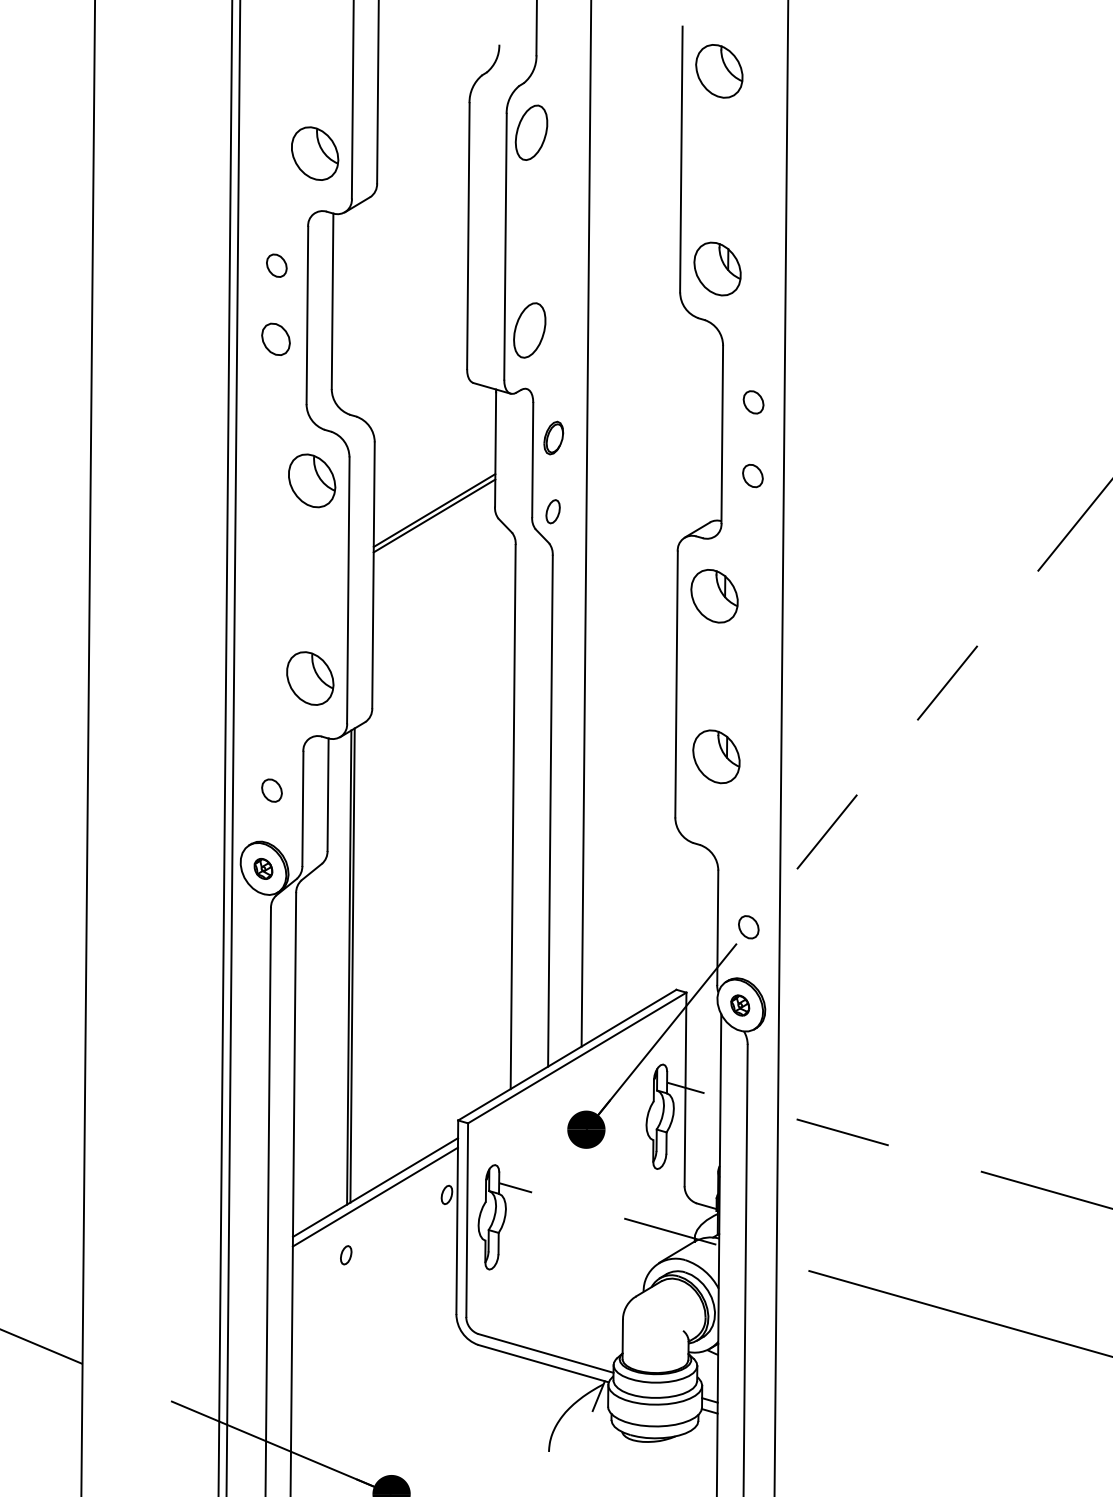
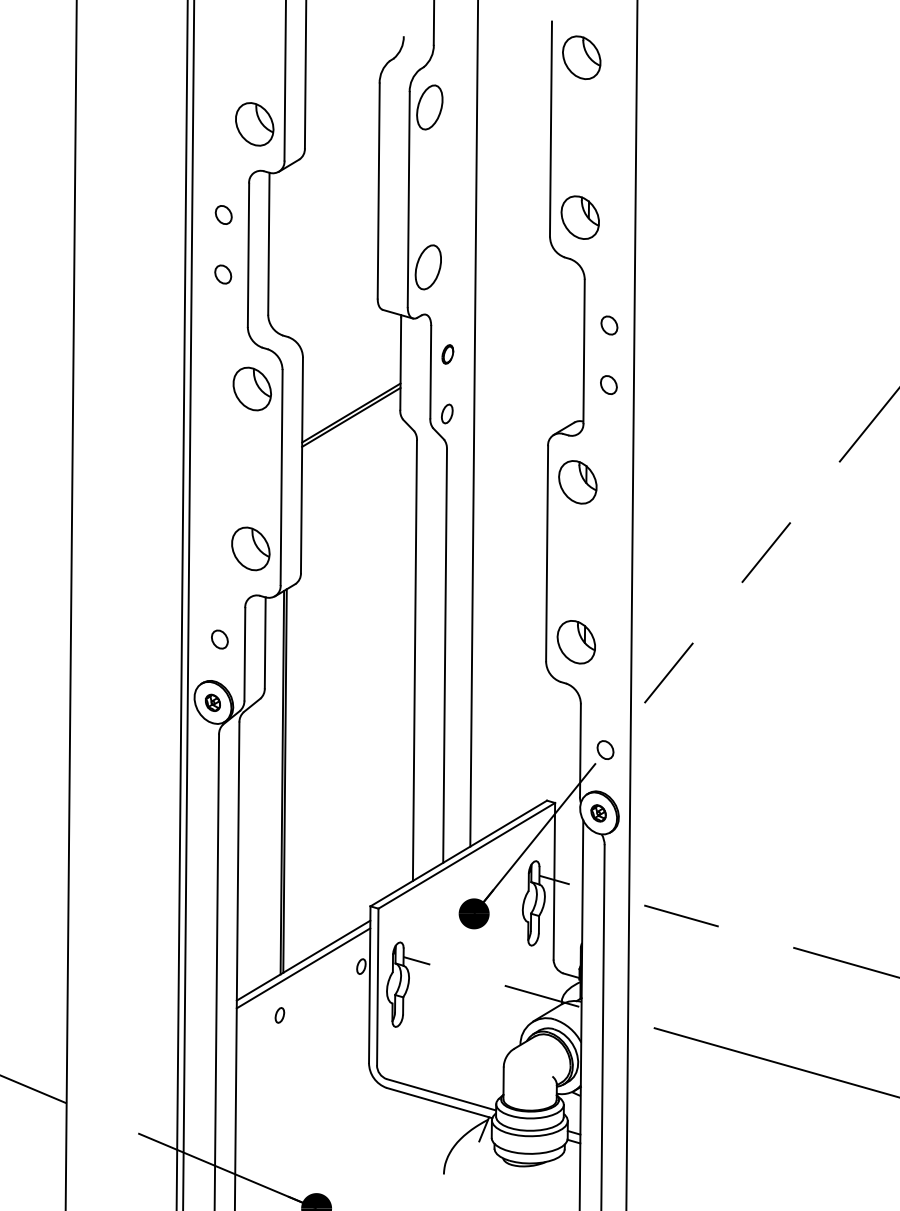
part: (276, 339) -> (223, 274), size x0.71
part: (553, 438) -> (447, 354), size x0.71
part: (715, 757) -> (575, 642), moved

